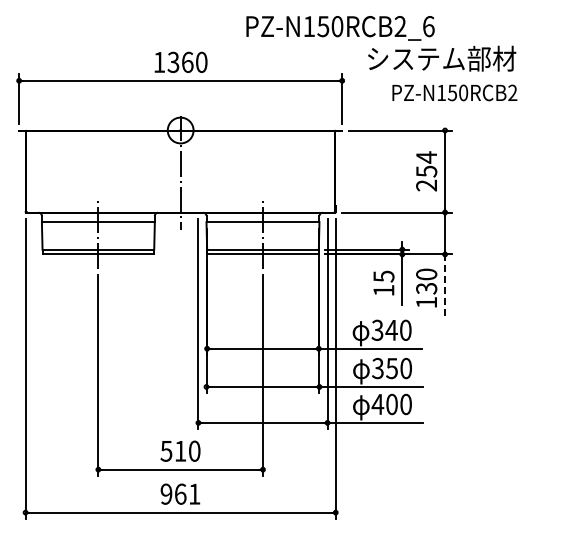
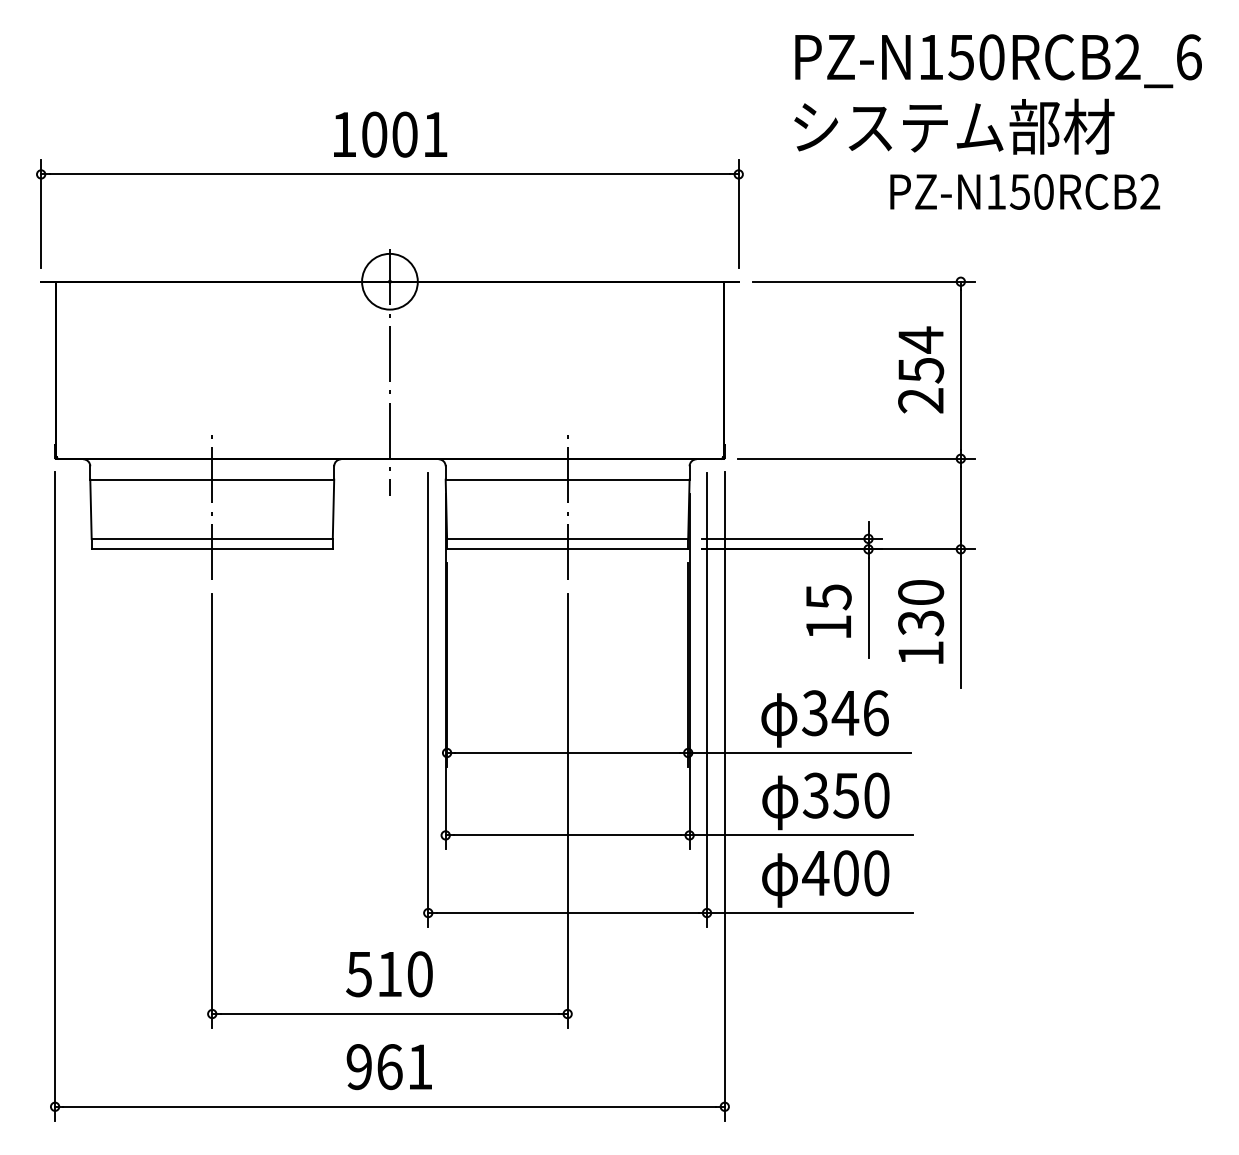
text: (340, 28) -> (998, 61), moved
text: (187, 61) -> (404, 132), 1360 -> 1001
text: (454, 92) -> (1024, 191), moved
line: (445, 287) -> (961, 620), dashed -> solid
text: (405, 329) -> (875, 711), 340 -> 346

